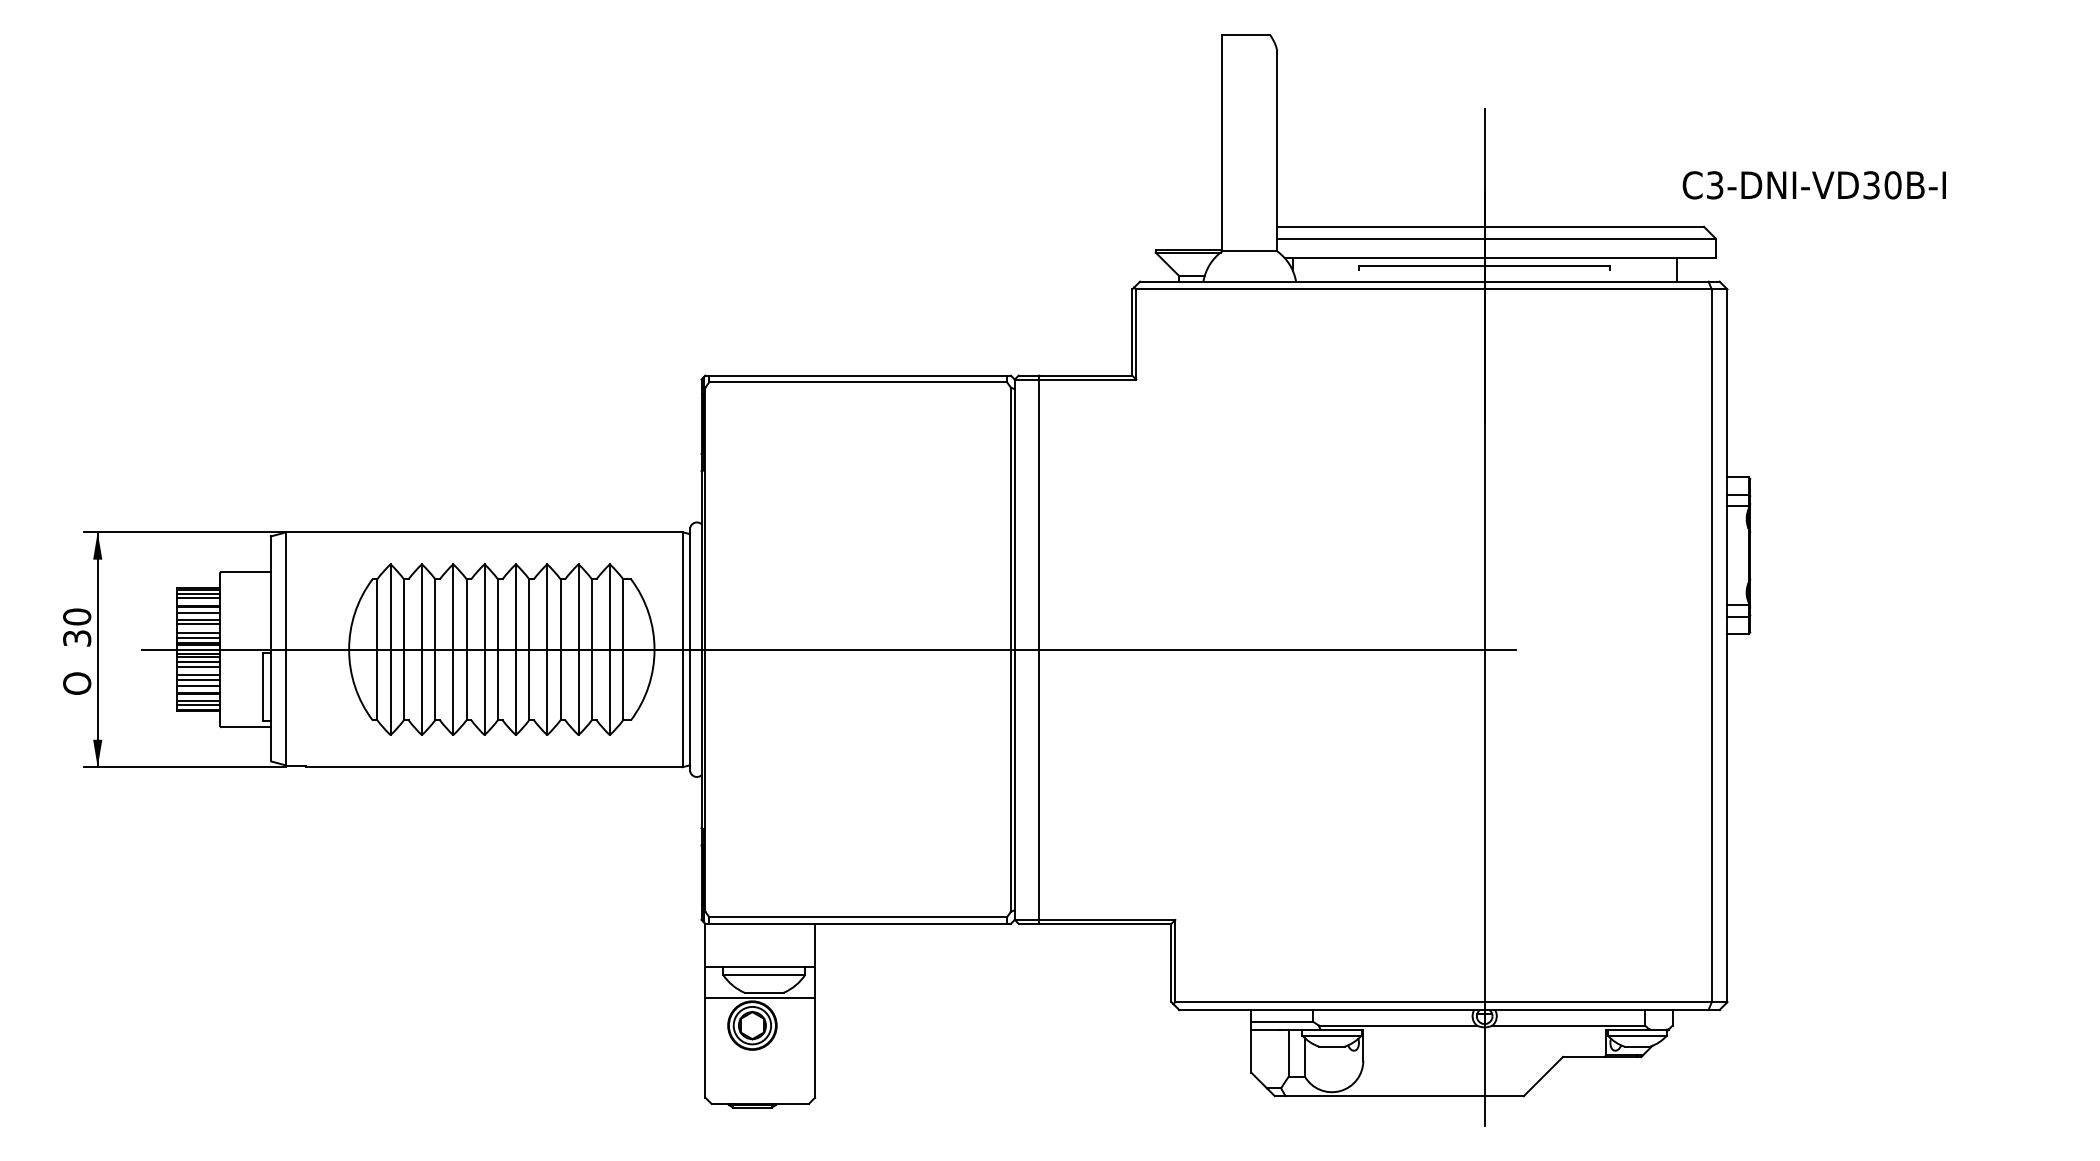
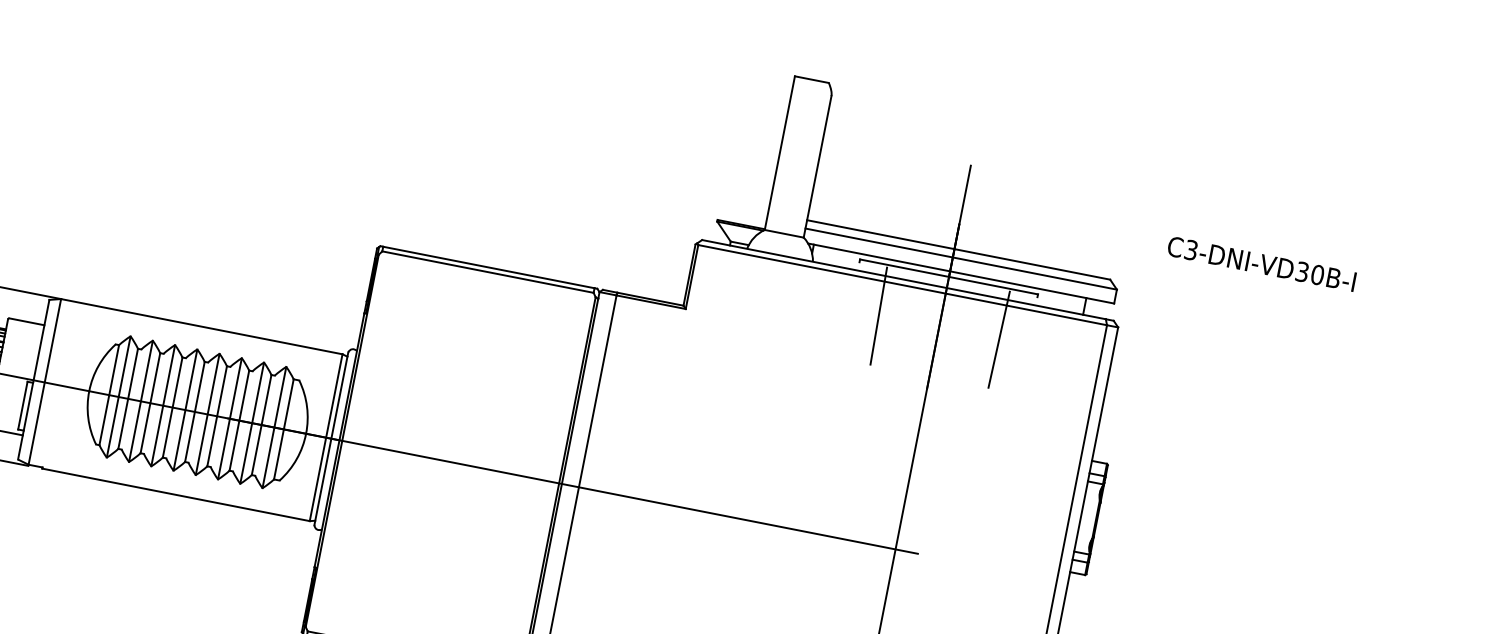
text: (1813, 185) -> (1261, 264), moved
line: (1399, 337) -> (878, 315), added
line: (1569, 337) -> (999, 339), added

